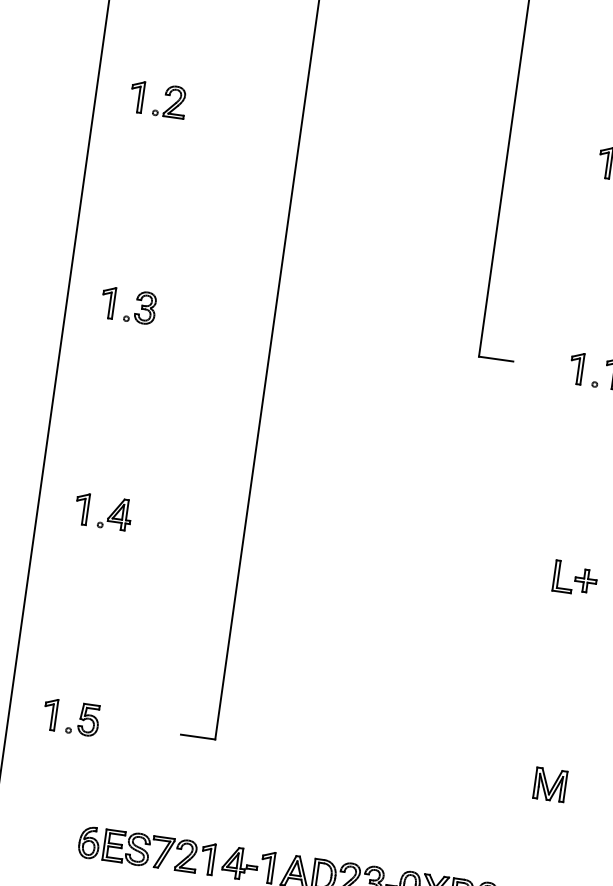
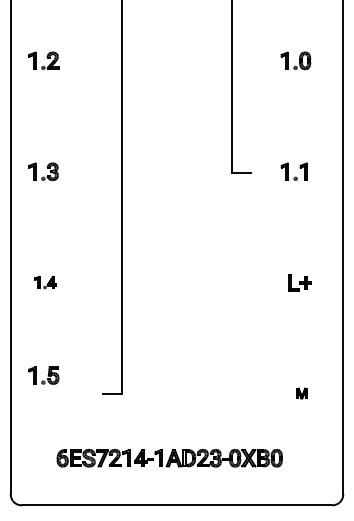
part: (103, 511) -> (45, 282), size x0.7
part: (70, 717) -> (43, 375), moved
part: (549, 784) -> (301, 393), size x0.6

